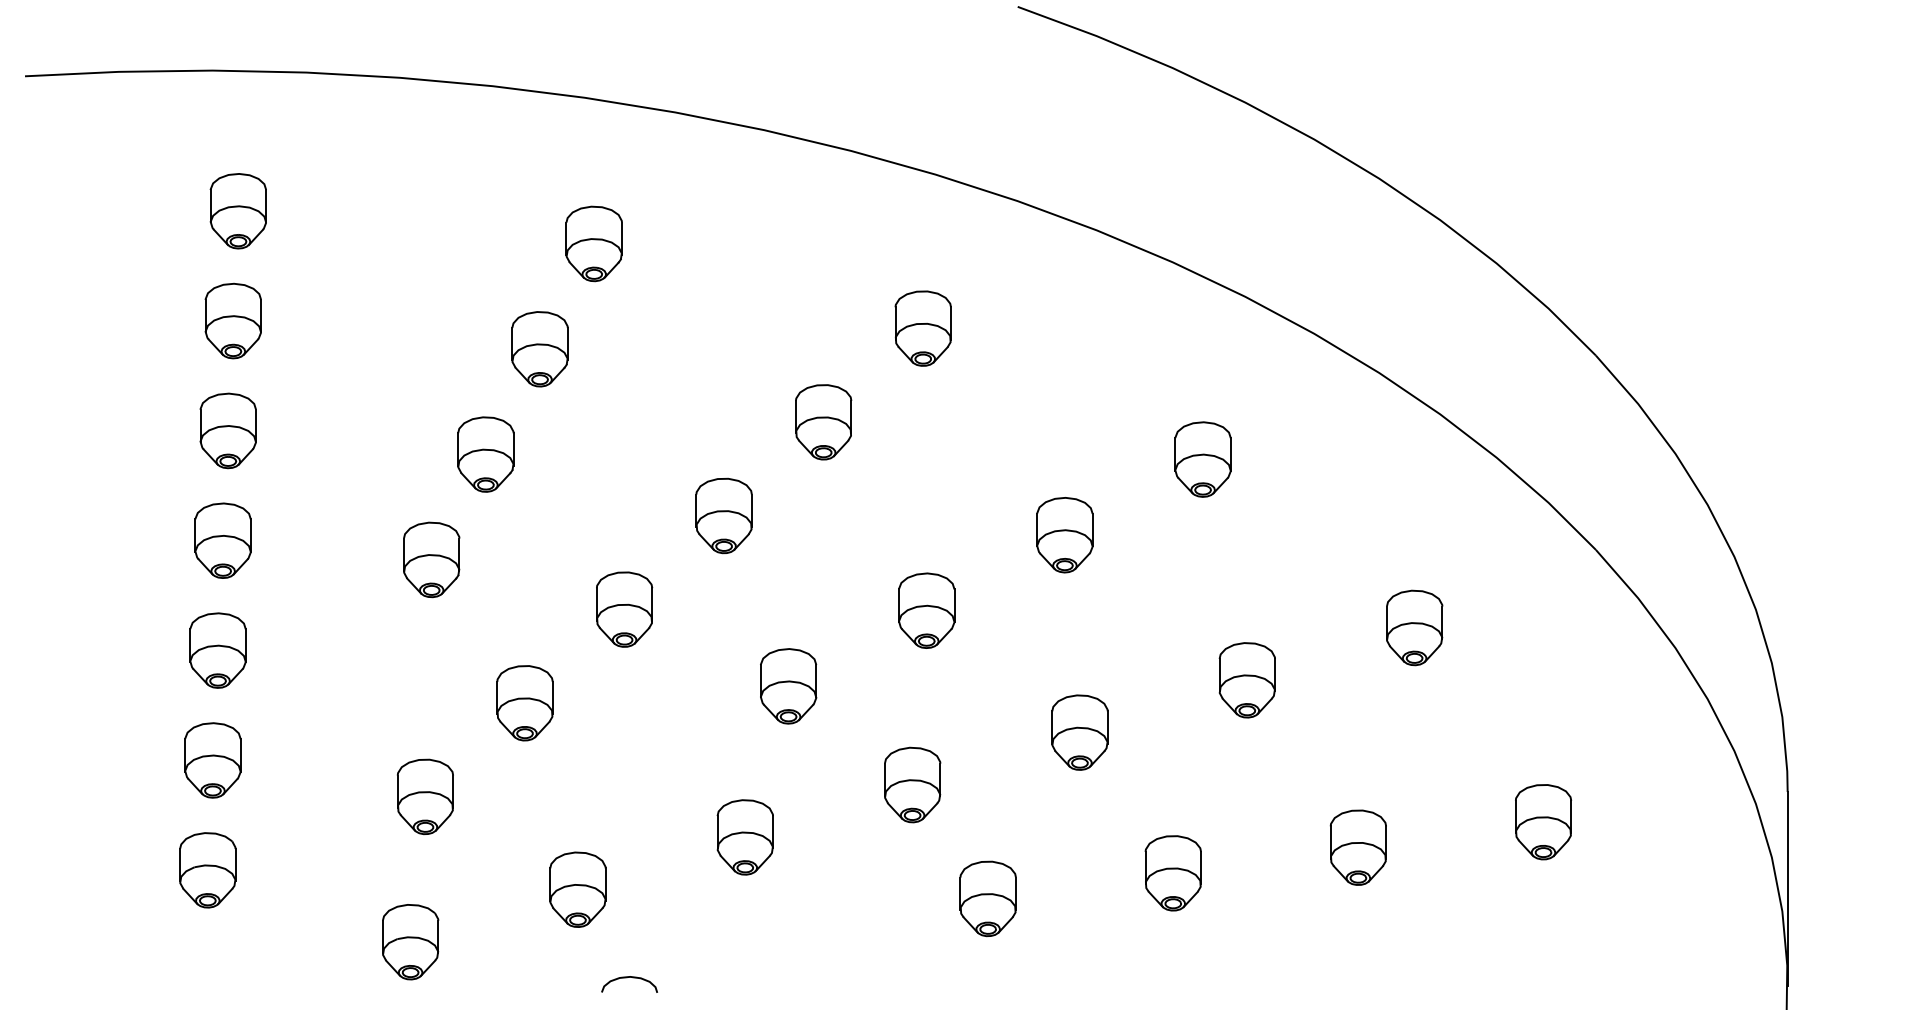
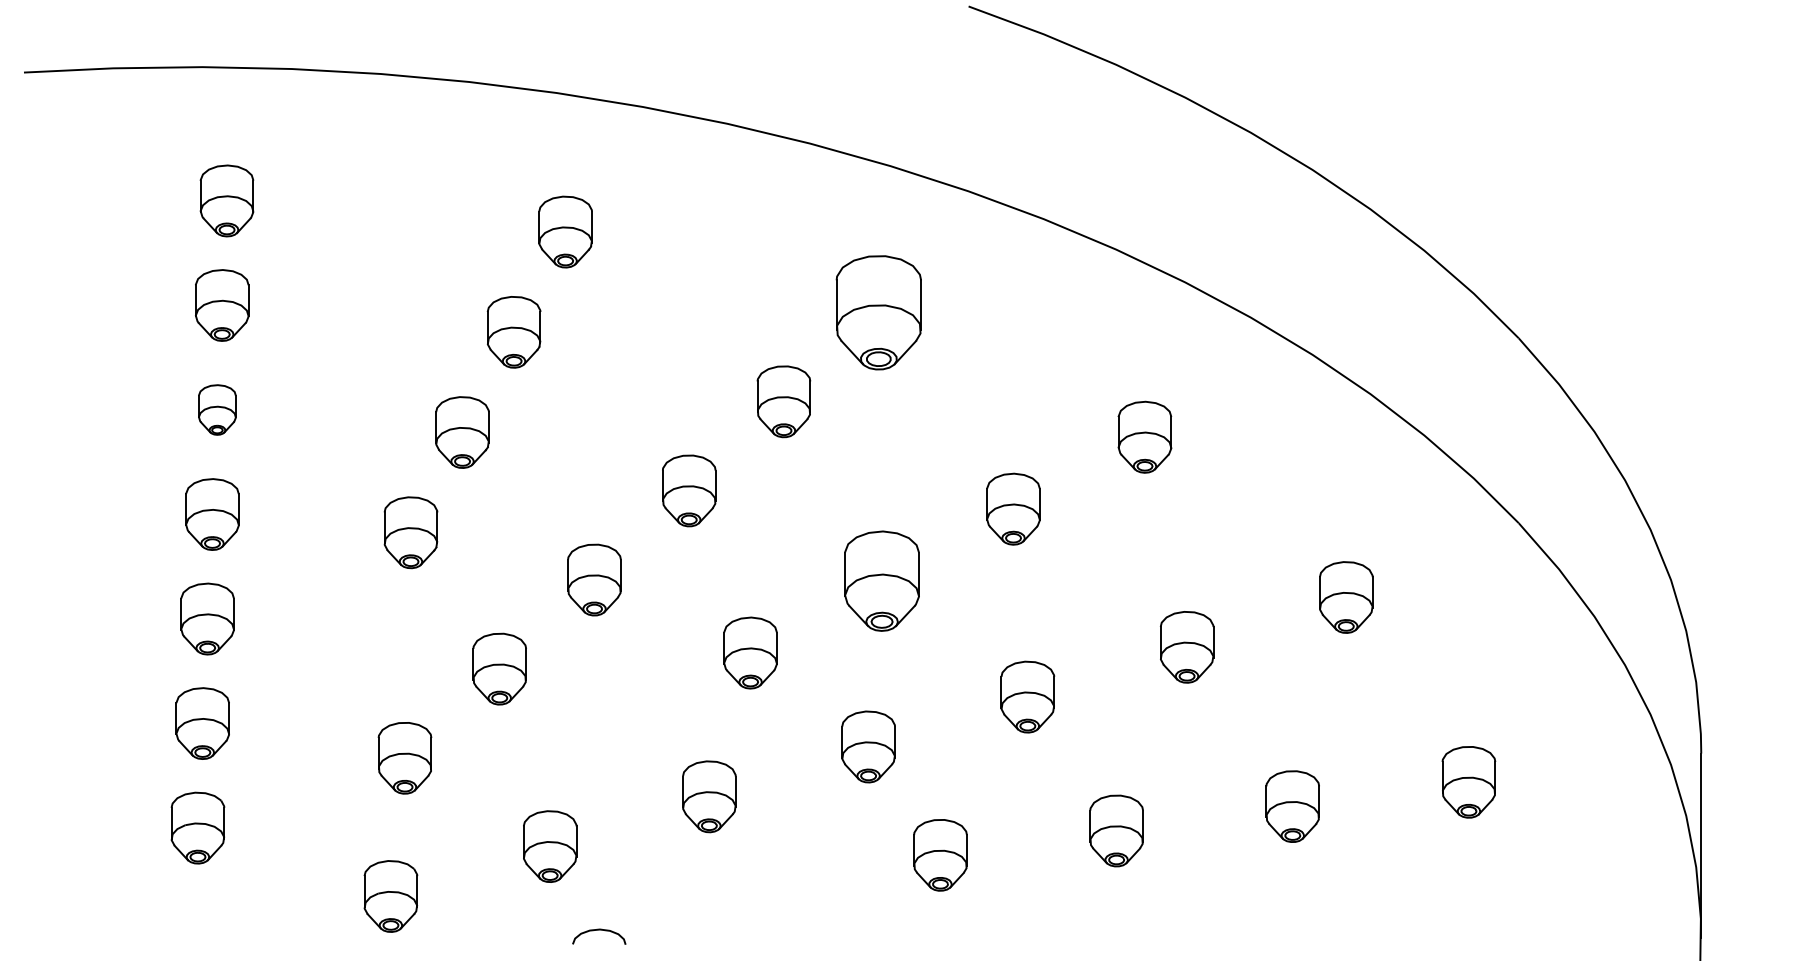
part: (923, 328) -> (878, 312), size x1.6
part: (228, 430) -> (217, 409), size x0.7
part: (926, 610) -> (881, 580), size x1.4

